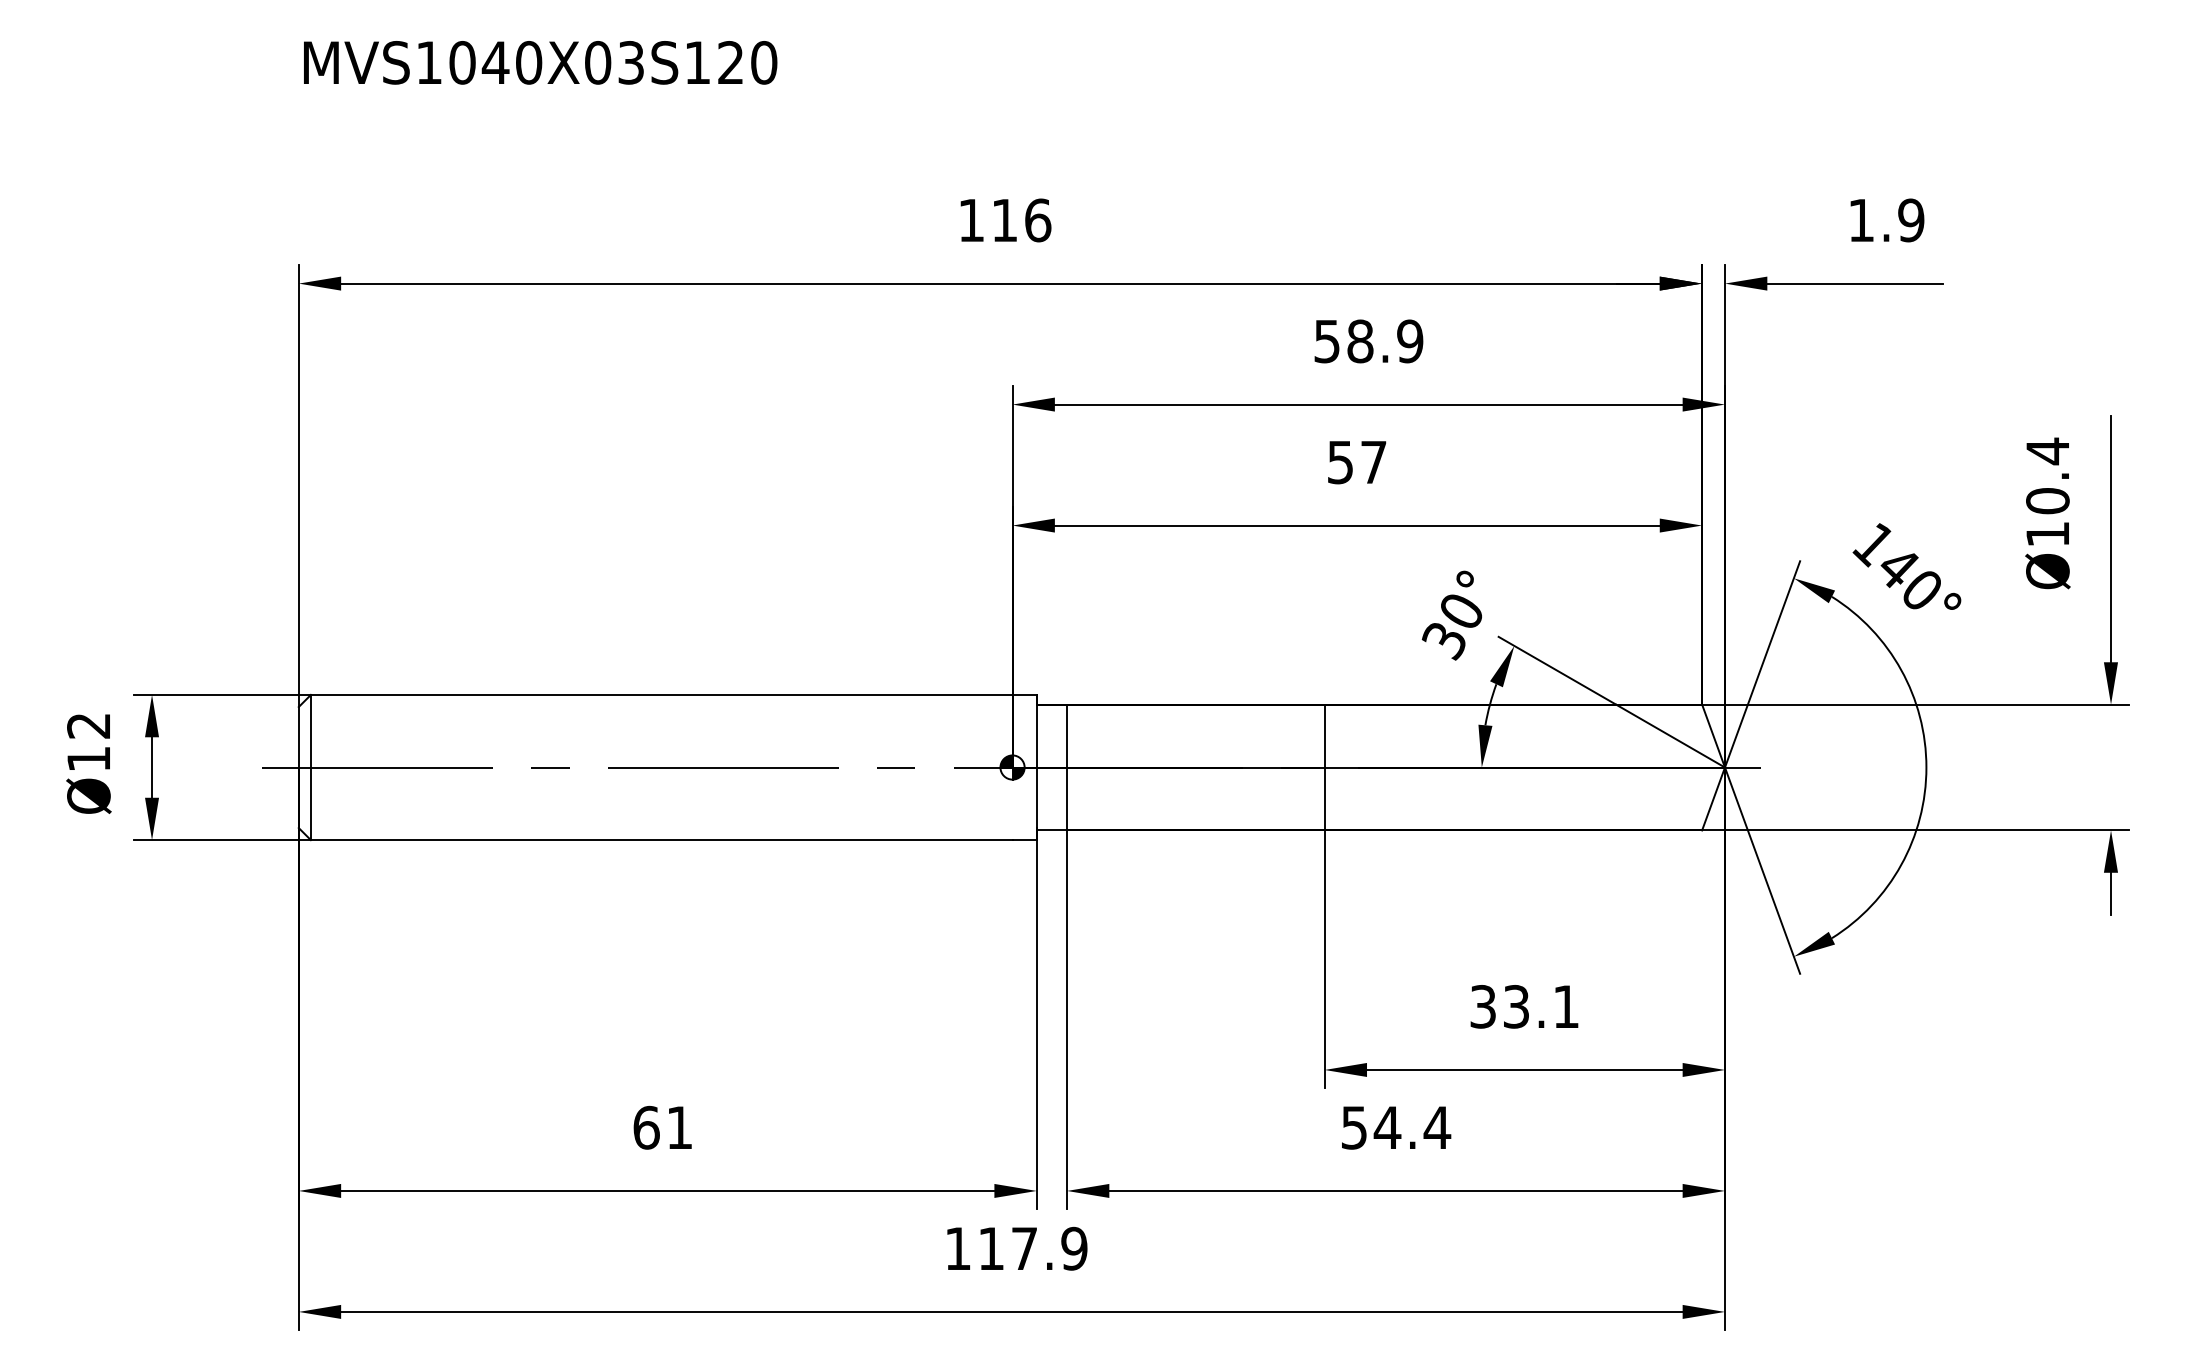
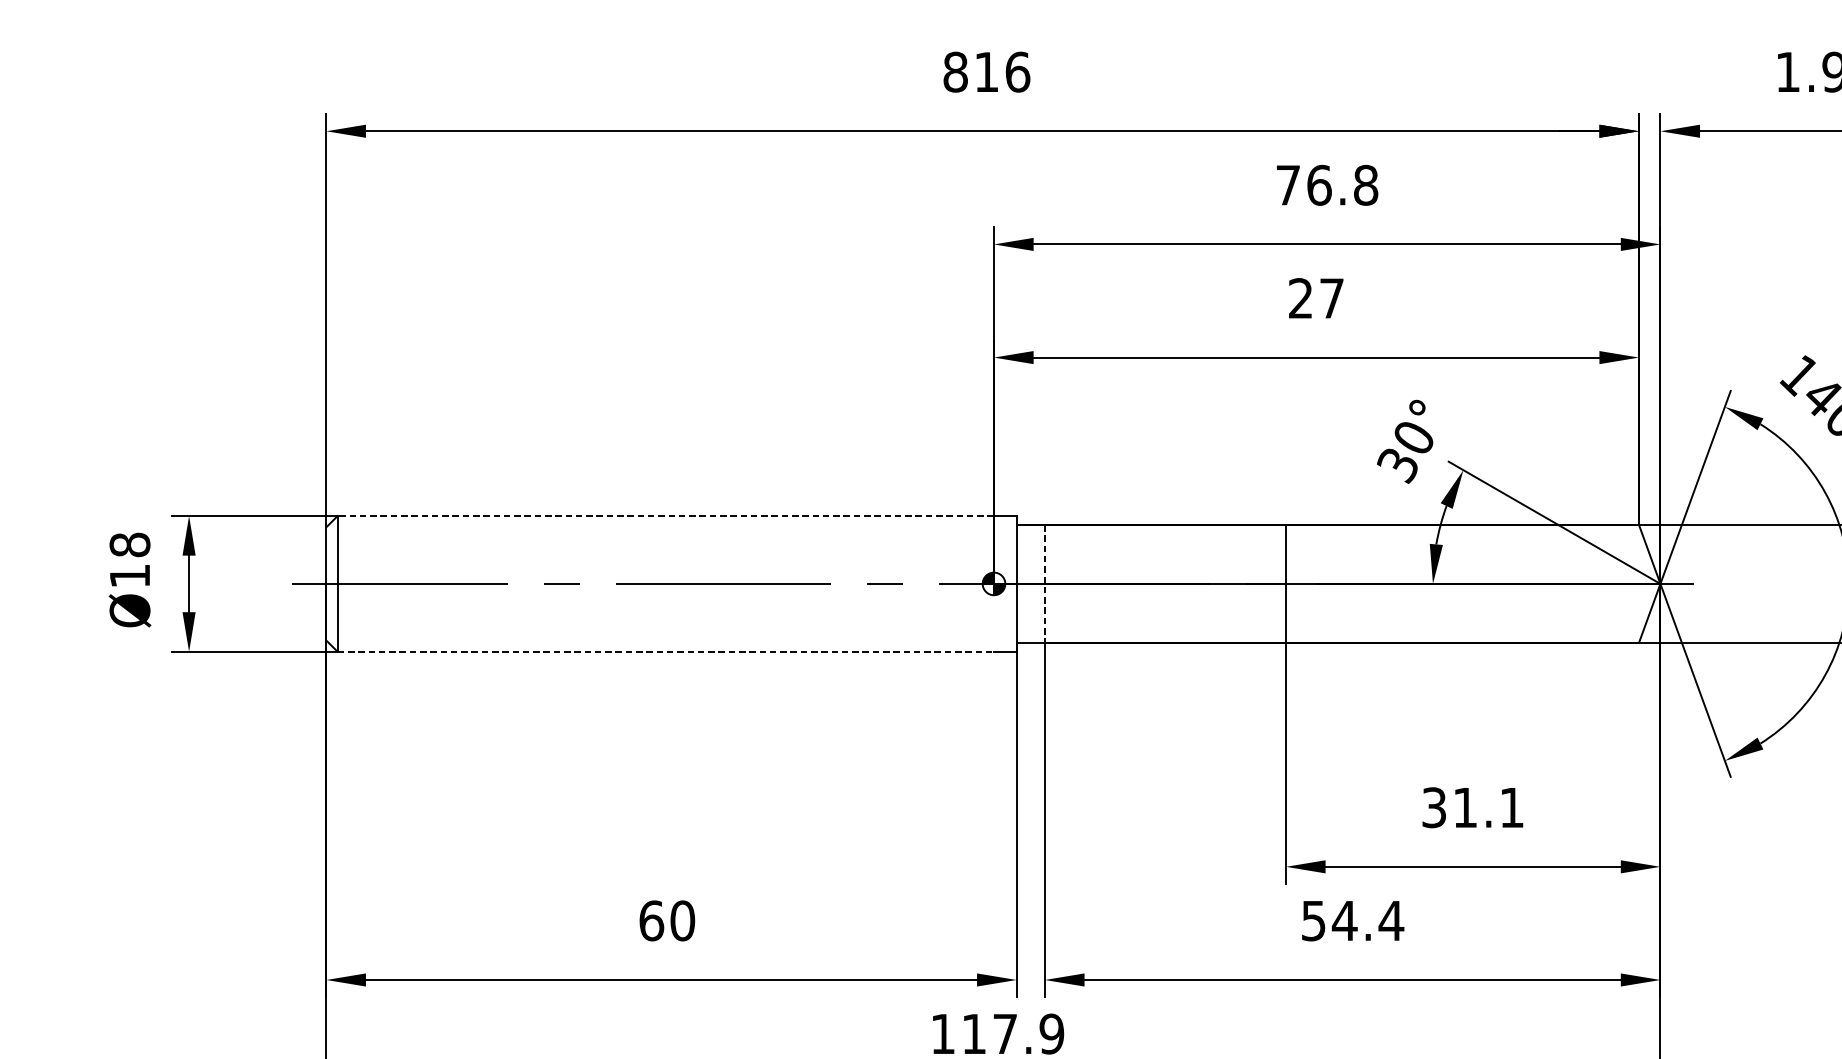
text: (971, 220) -> (955, 72), 116 -> 816
text: (1368, 341) -> (1326, 185), 58.9 -> 76.8
text: (1340, 462) -> (1300, 298), 57 -> 27
line: (661, 694) -> (665, 515), solid -> dashed
text: (88, 725) -> (129, 544), Ø12 -> Ø18
line: (1066, 767) -> (1044, 583), solid -> dashed
line: (661, 840) -> (665, 652), solid -> dashed
text: (1516, 1006) -> (1465, 807), 33.1 -> 31.1
text: (679, 1127) -> (682, 920), 61 -> 60

